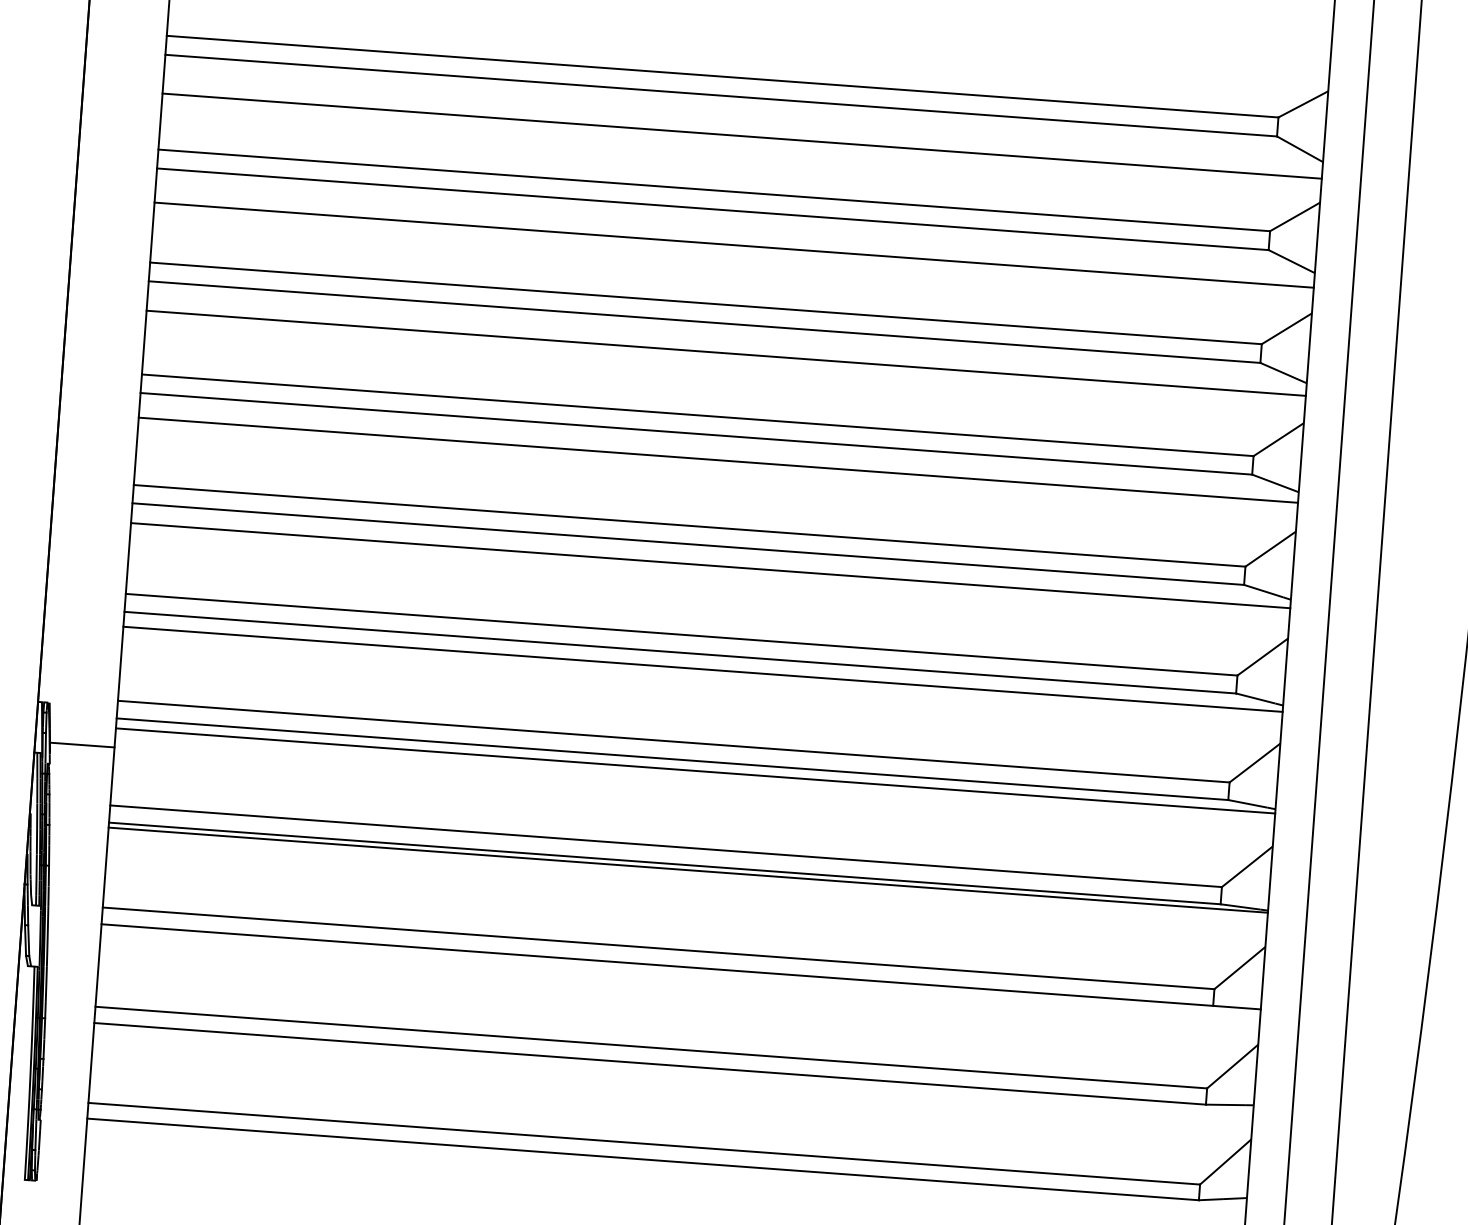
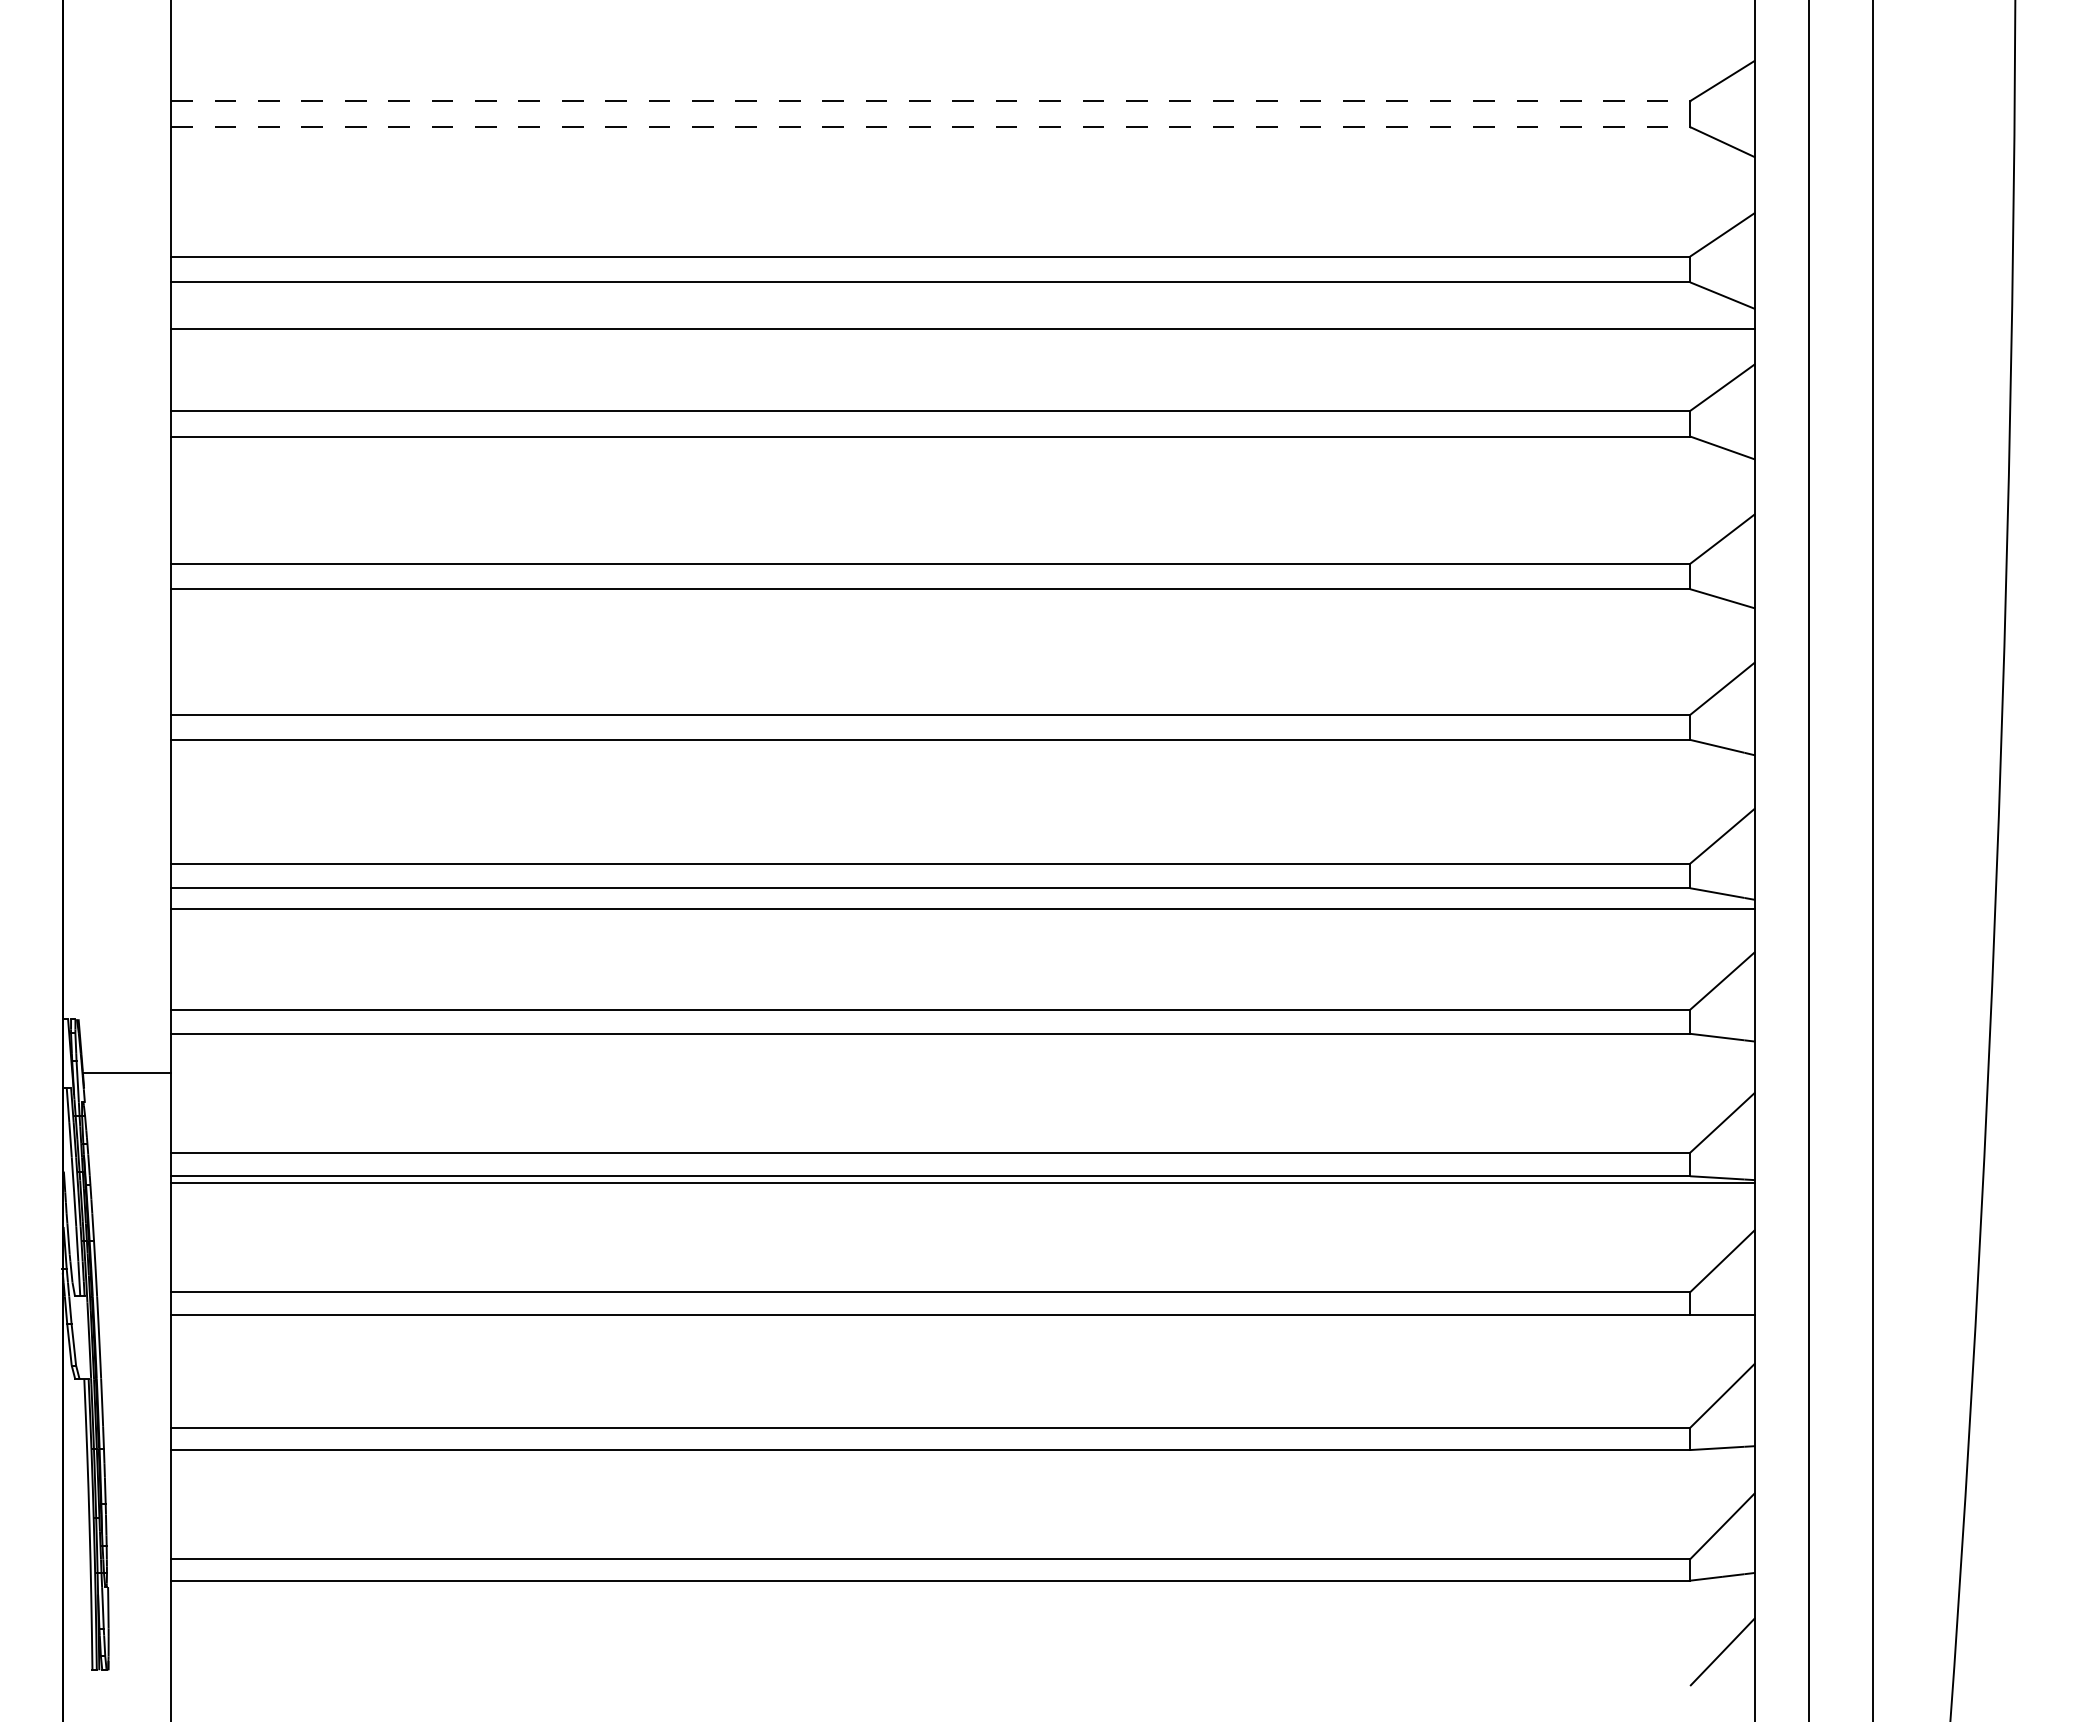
line: (723, 76) -> (931, 101), solid -> dashed
line: (721, 95) -> (931, 127), solid -> dashed
line: (742, 136) -> (963, 180), removed
line: (726, 353) -> (963, 476), removed
line: (718, 459) -> (963, 622), removed
line: (710, 565) -> (963, 766), removed
line: (695, 770) -> (963, 1047), removed

